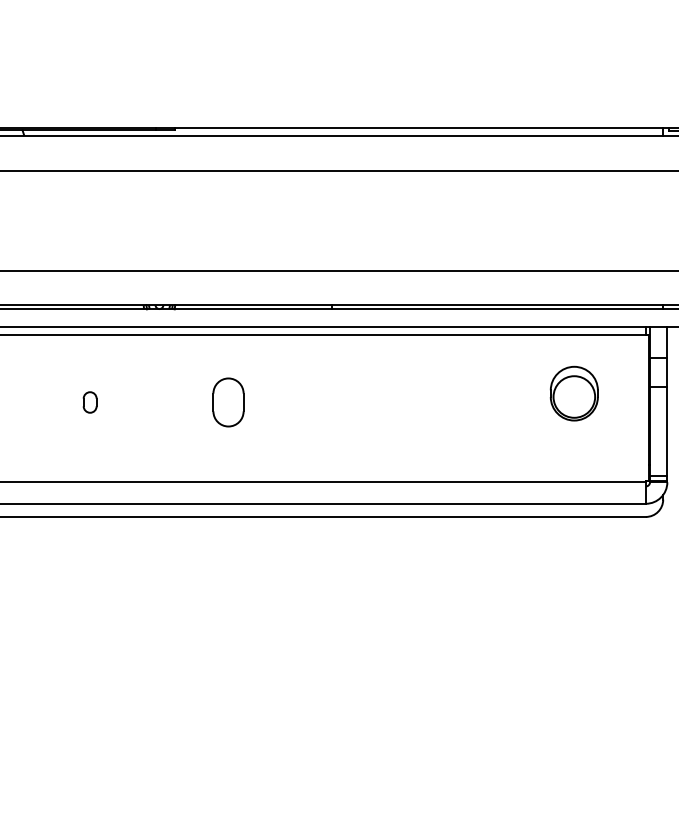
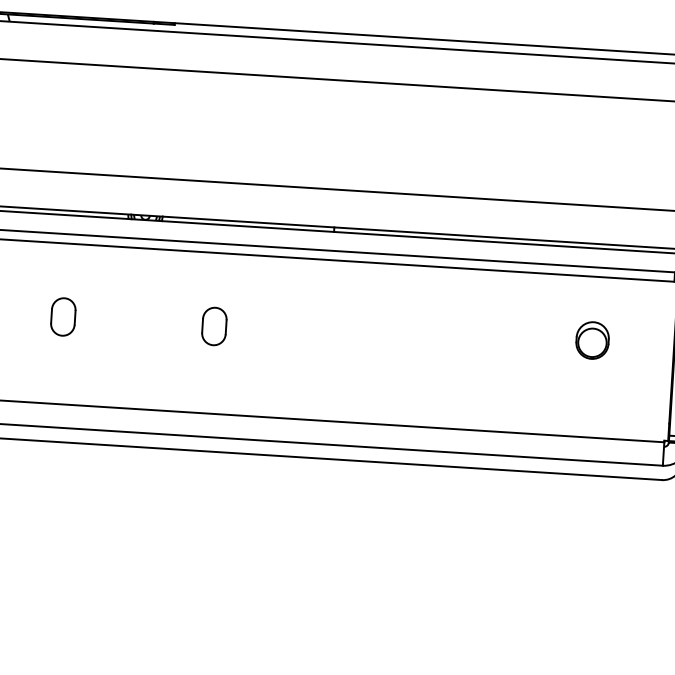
part: (574, 393) -> (592, 340), size x0.62
part: (89, 402) -> (62, 316), size x1.67
part: (228, 402) -> (214, 326), size x0.71

